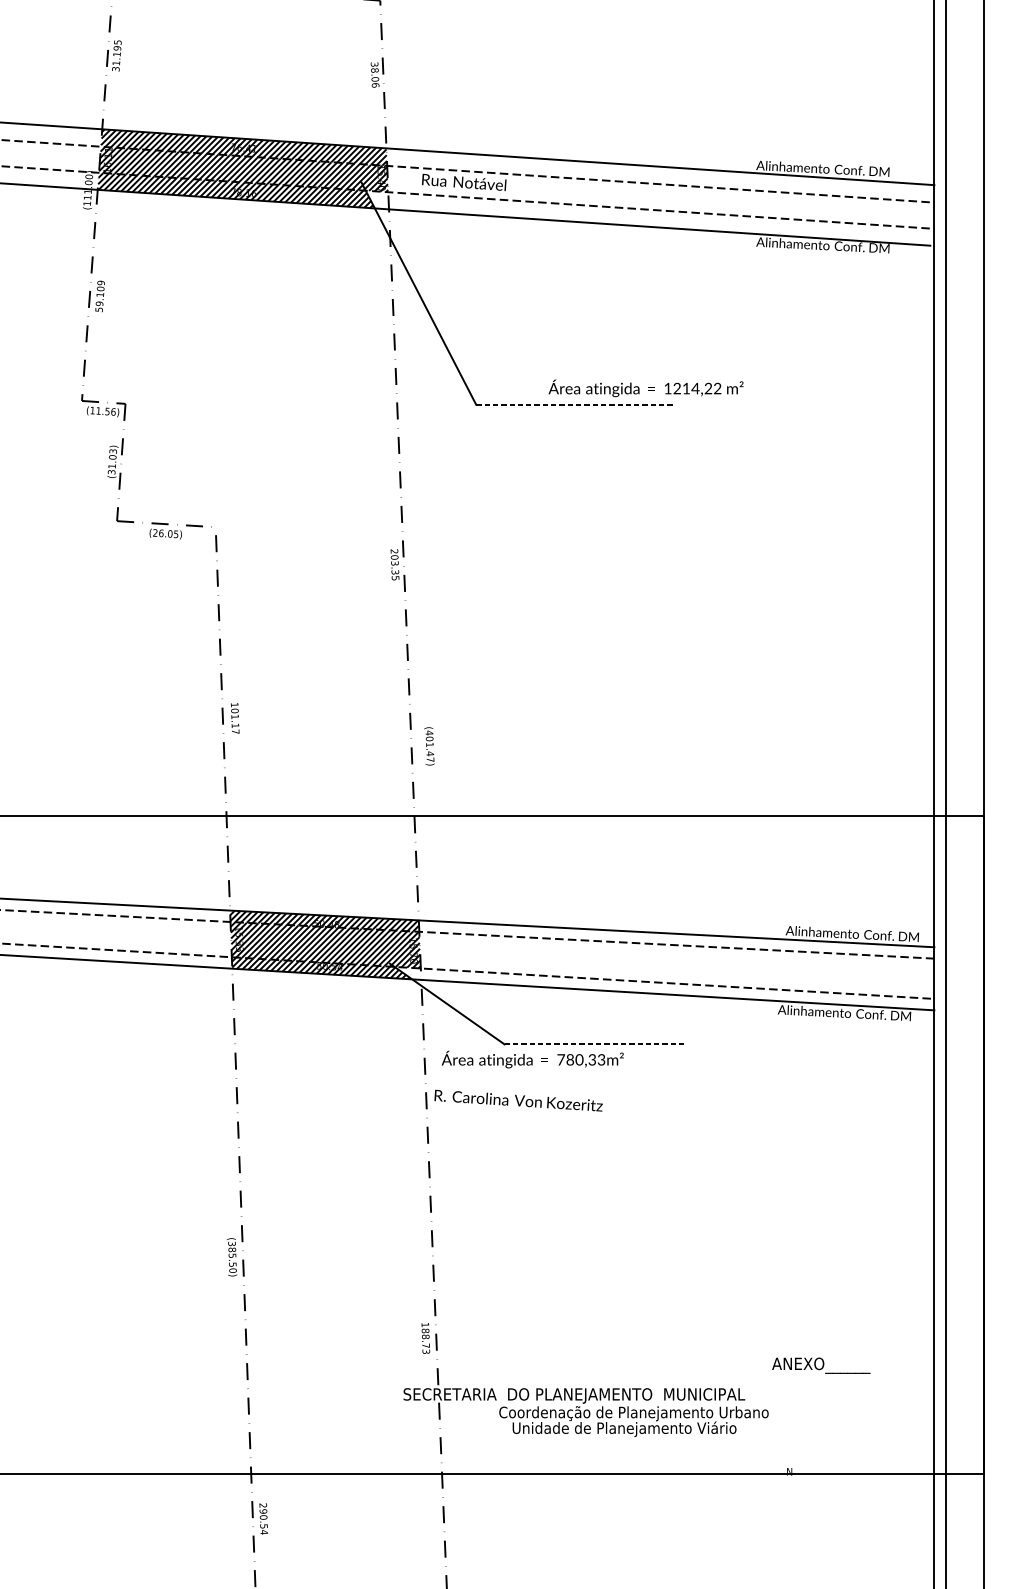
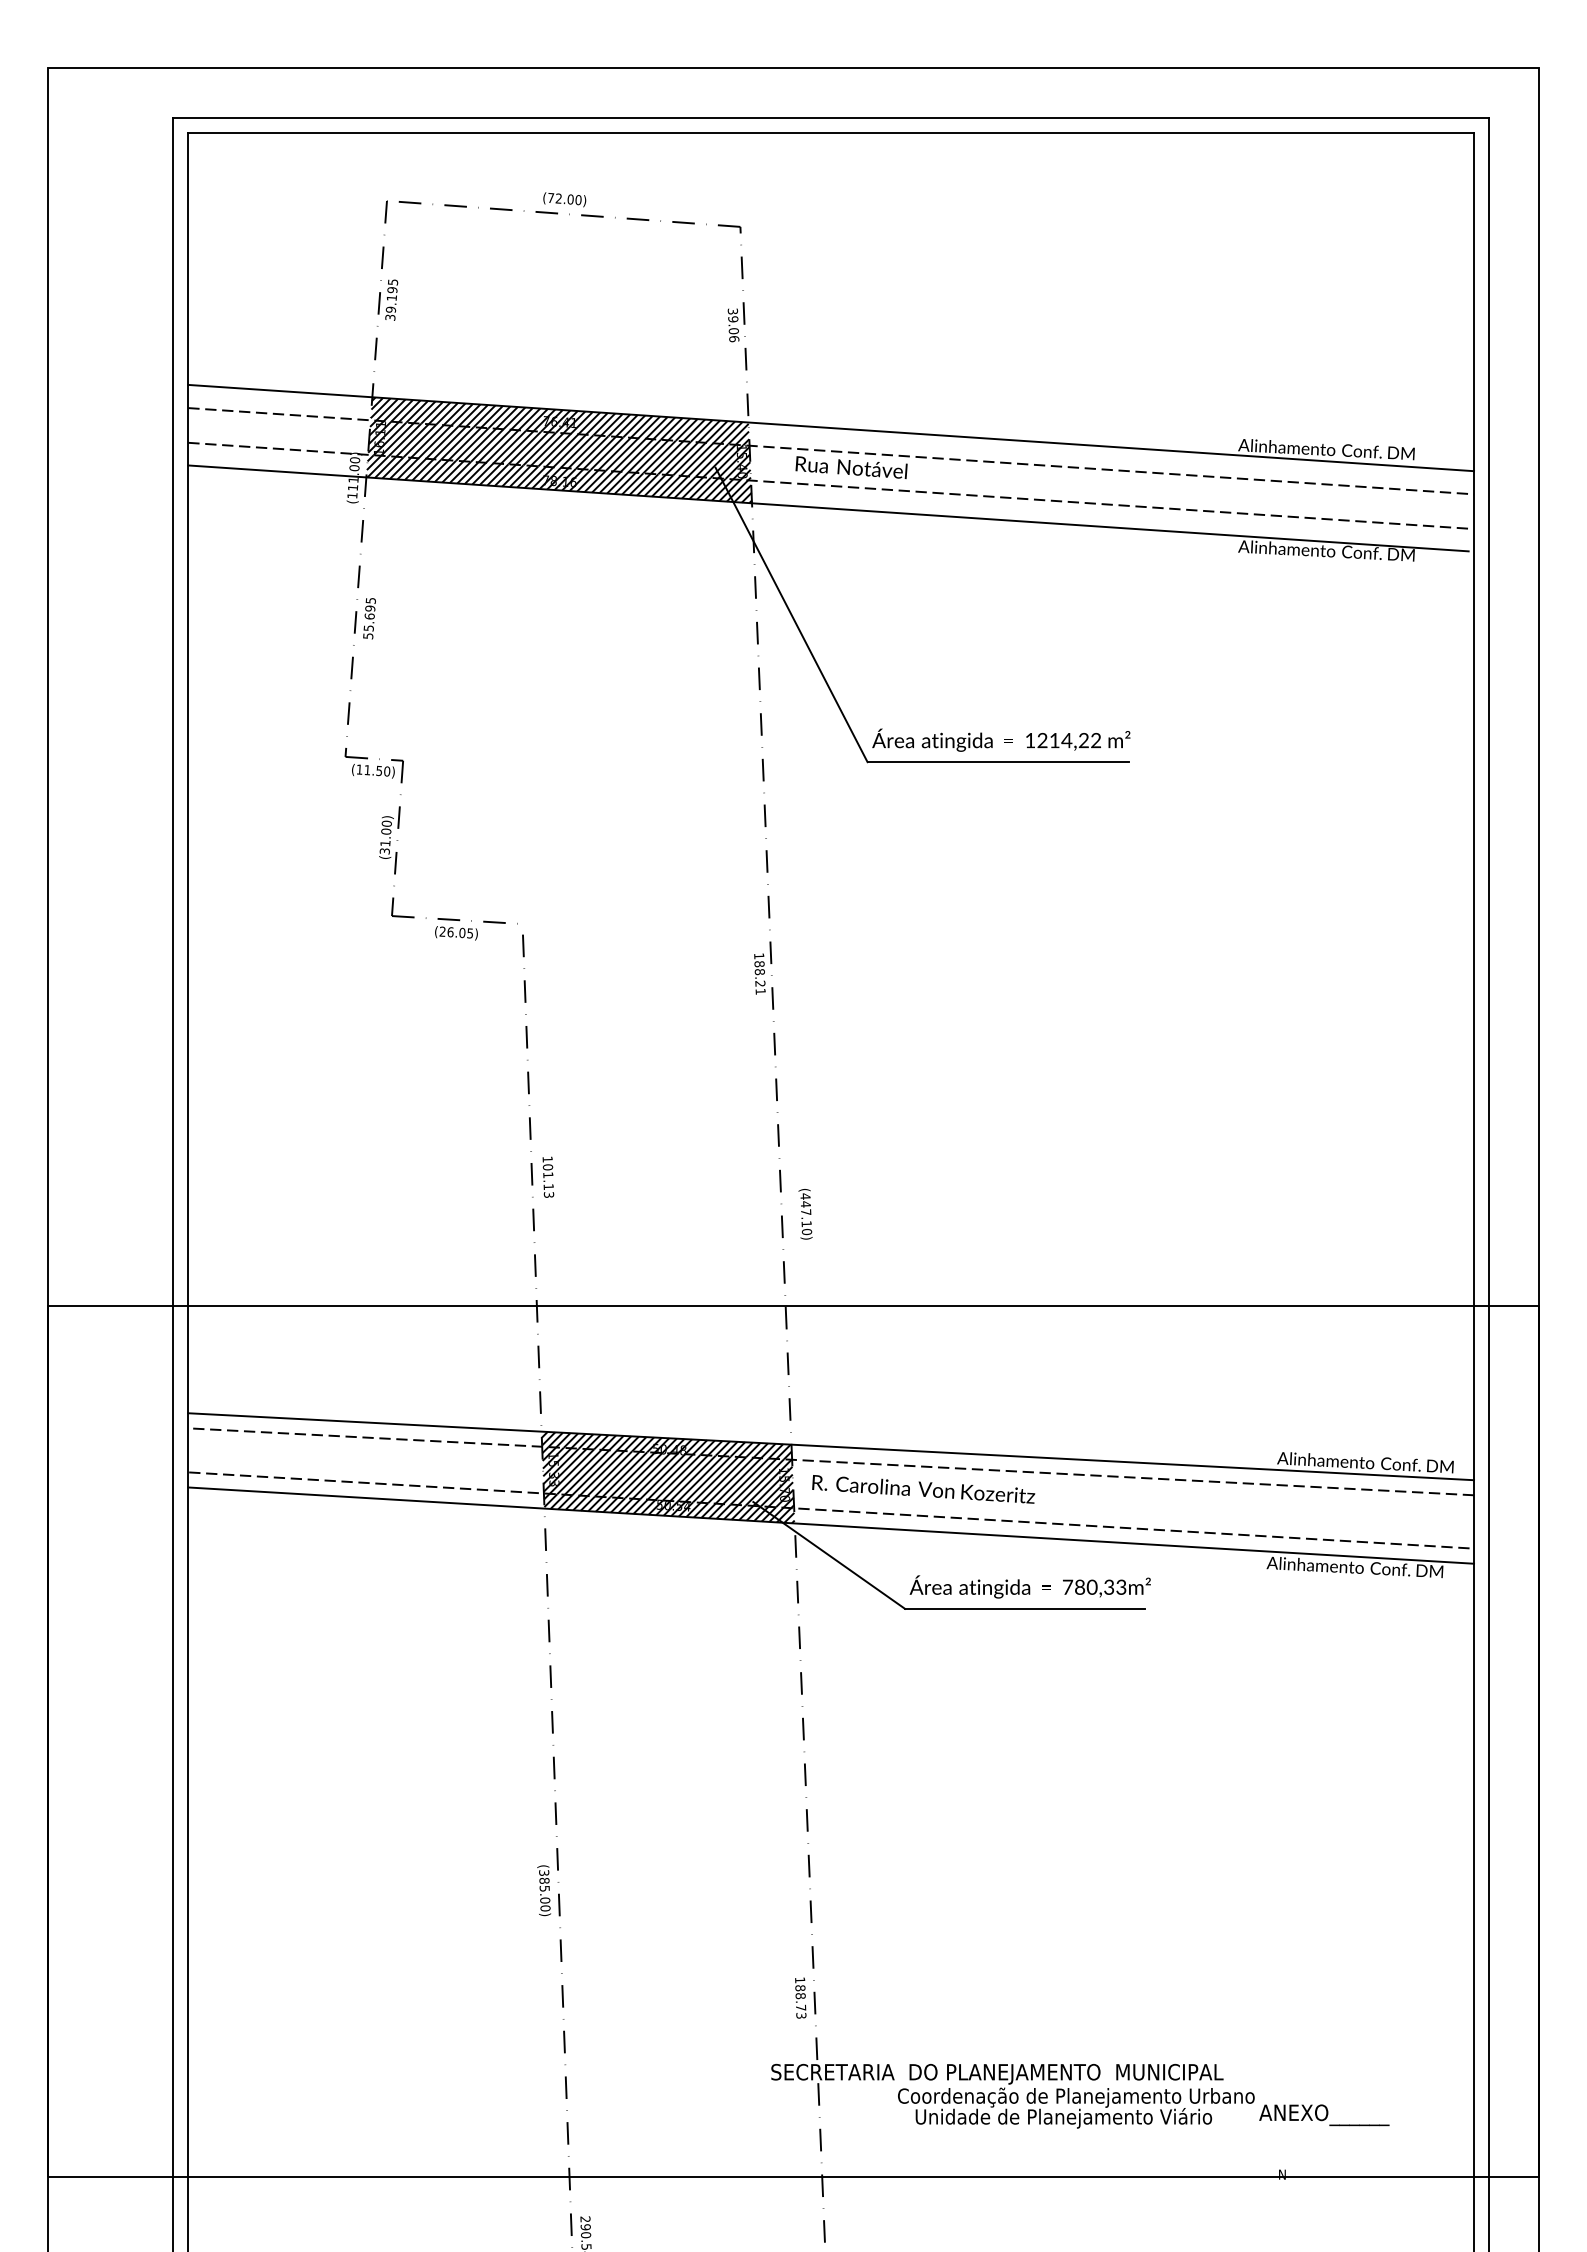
text: (115, 63) -> (390, 309), 31.195 -> 39.195
text: (375, 70) -> (733, 319), 38.06 -> 39.06
hatch: (377, 199) -> (736, 490), added
text: (100, 293) -> (369, 614), 59.109 -> 55.695
text: (646, 387) -> (1001, 739), moved
line: (575, 405) -> (998, 762), dashed -> solid
text: (113, 411) -> (387, 771), (11.56) -> (11.50)
text: (112, 451) -> (386, 823), (31.03) -> (31.00)
text: (394, 564) -> (759, 973), 203.35 -> 188.21
text: (235, 731) -> (548, 1194), 101.17 -> 101.13
text: (430, 749) -> (806, 1218), (401.47) -> (447.10)
hatch: (408, 973) -> (777, 1514), added
line: (595, 1044) -> (1025, 1608), dashed -> solid
text: (532, 1059) -> (1029, 1586), moved
text: (518, 1100) -> (923, 1489), moved
text: (233, 1264) -> (545, 1900), (385.50) -> (385.00)
text: (821, 1365) -> (1324, 2115), moved

